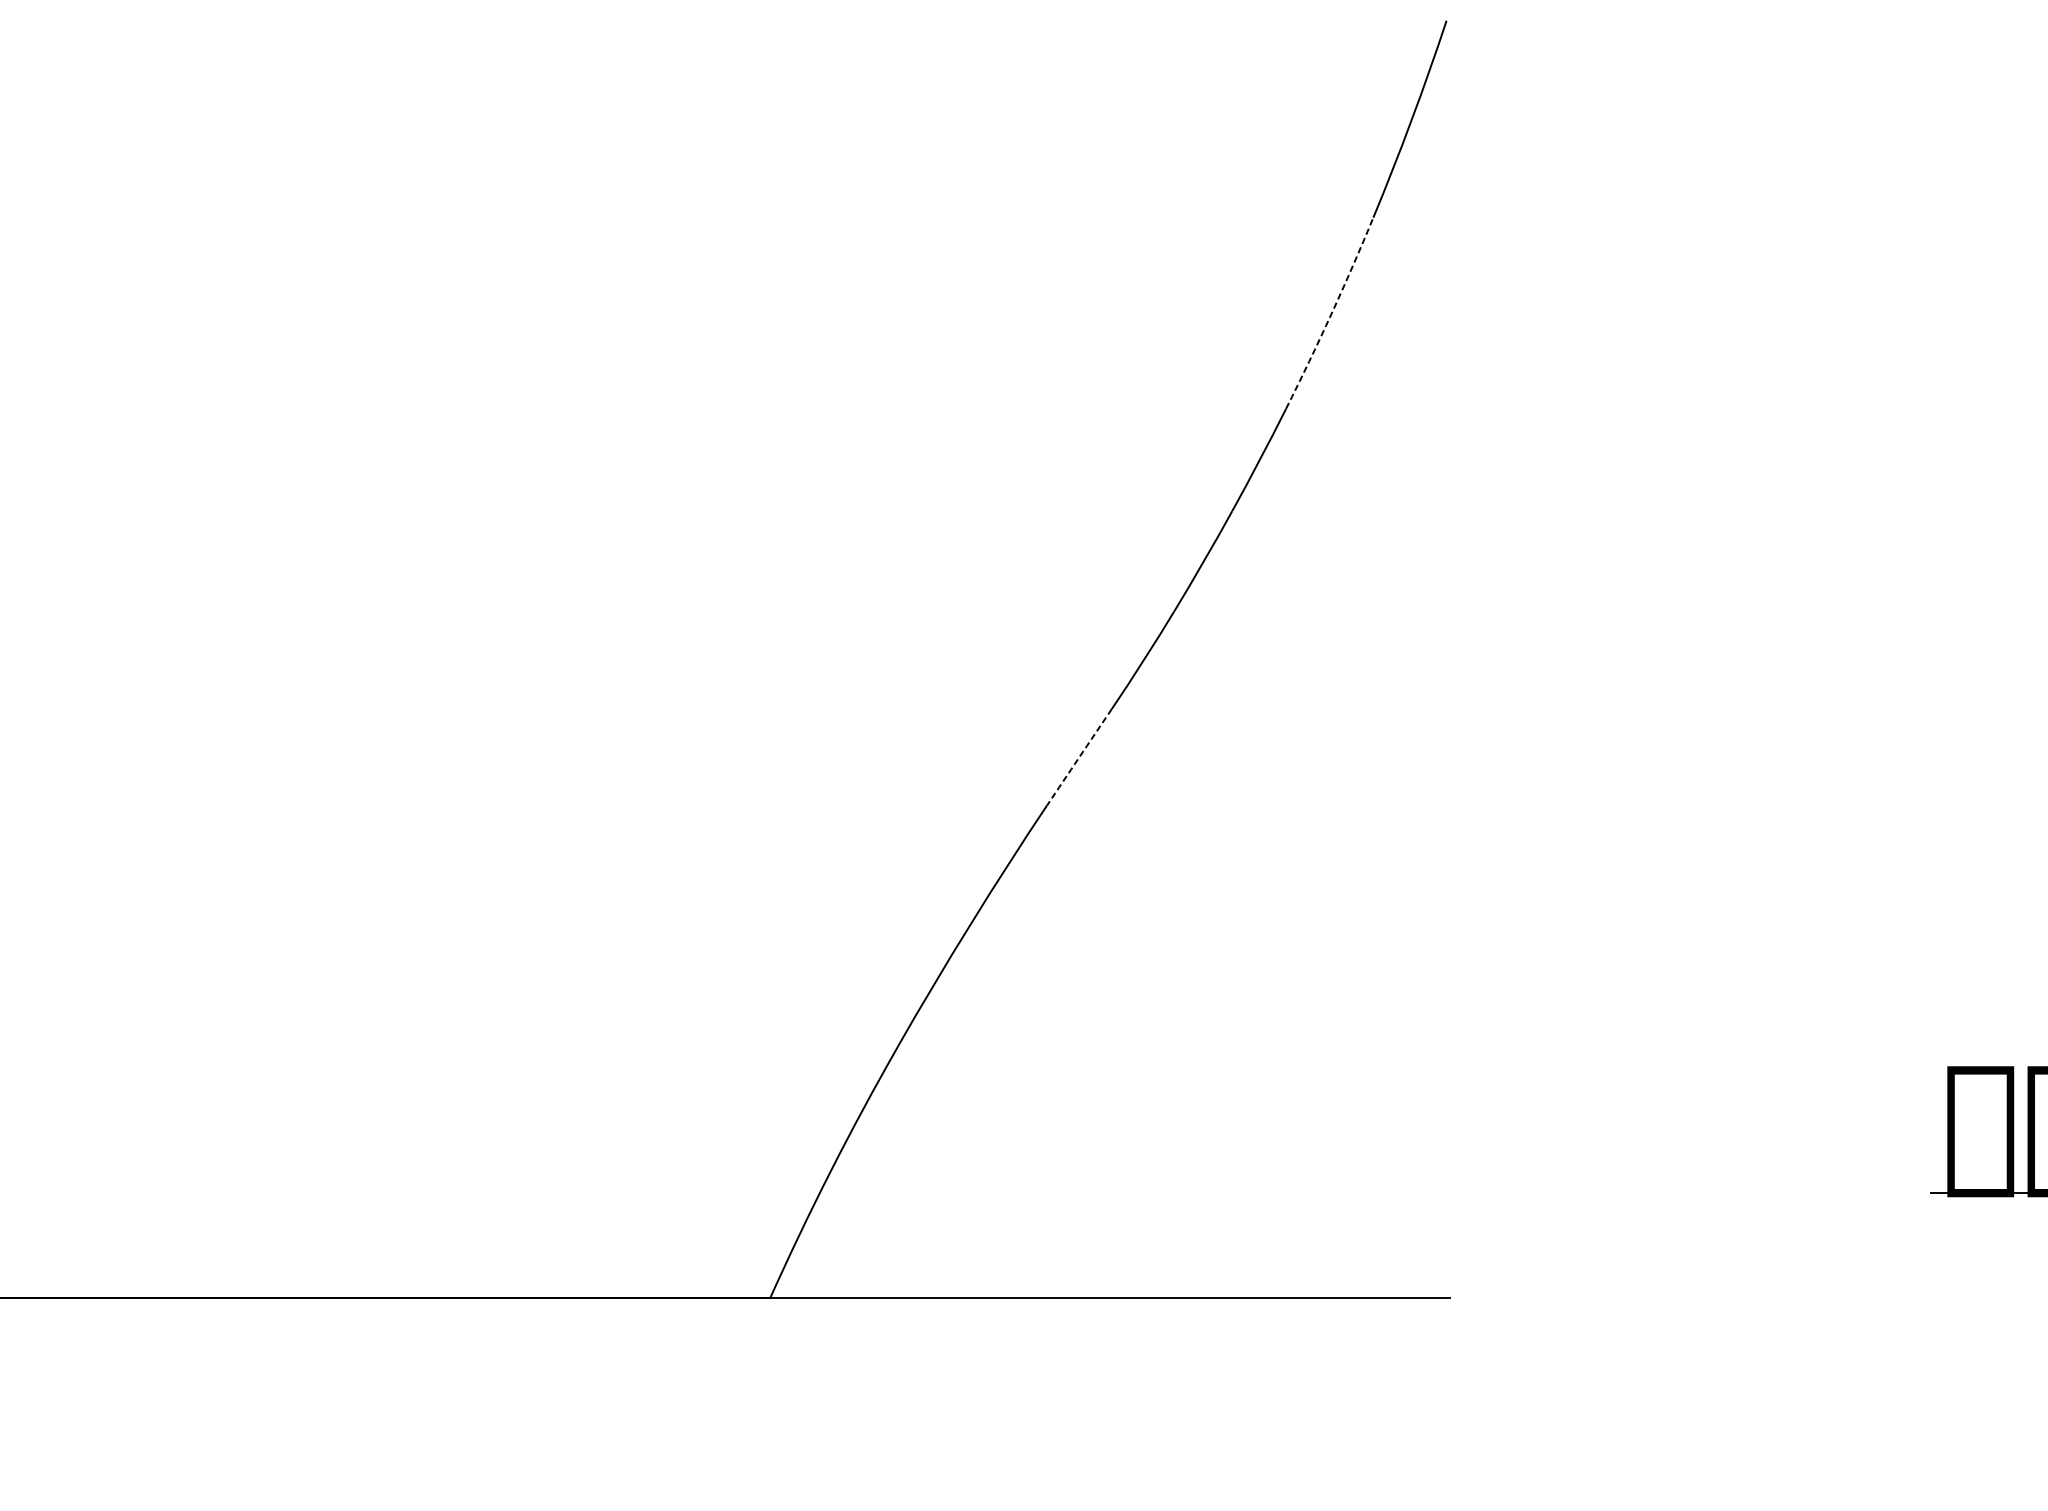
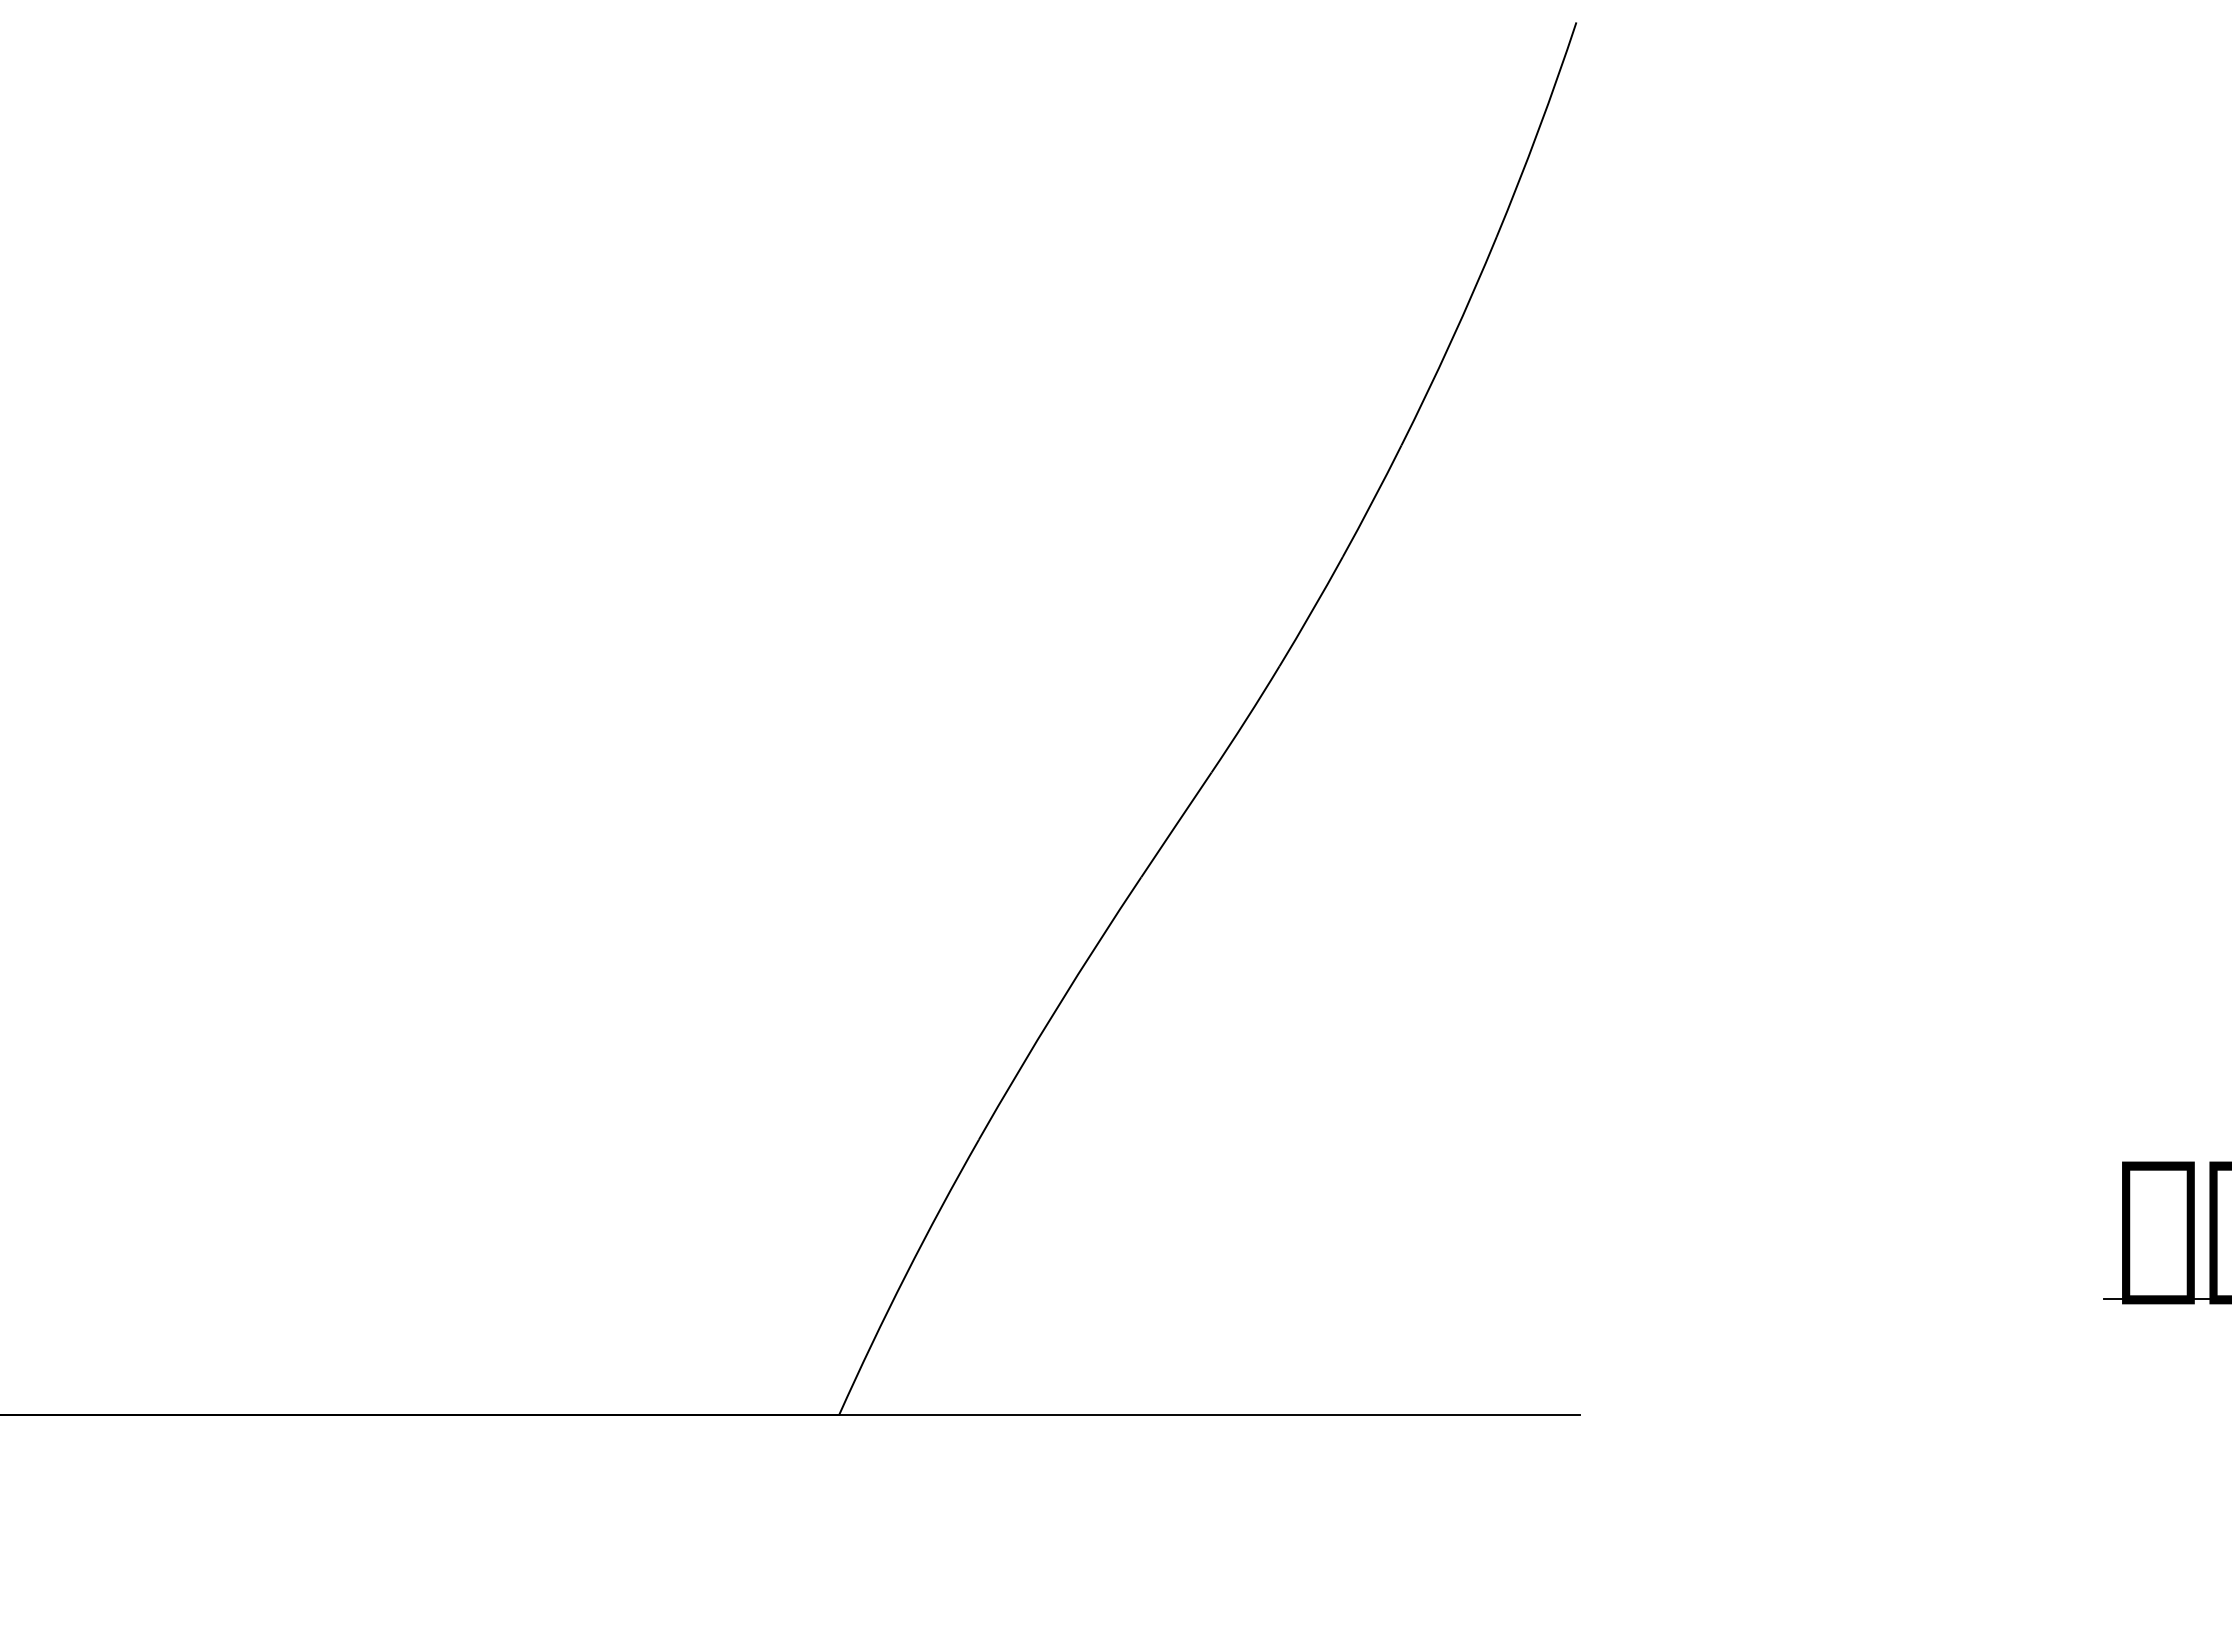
arc: (1331, 314) -> (1451, 342), dashed -> solid
arc: (1079, 756) -> (1176, 824), dashed -> solid

